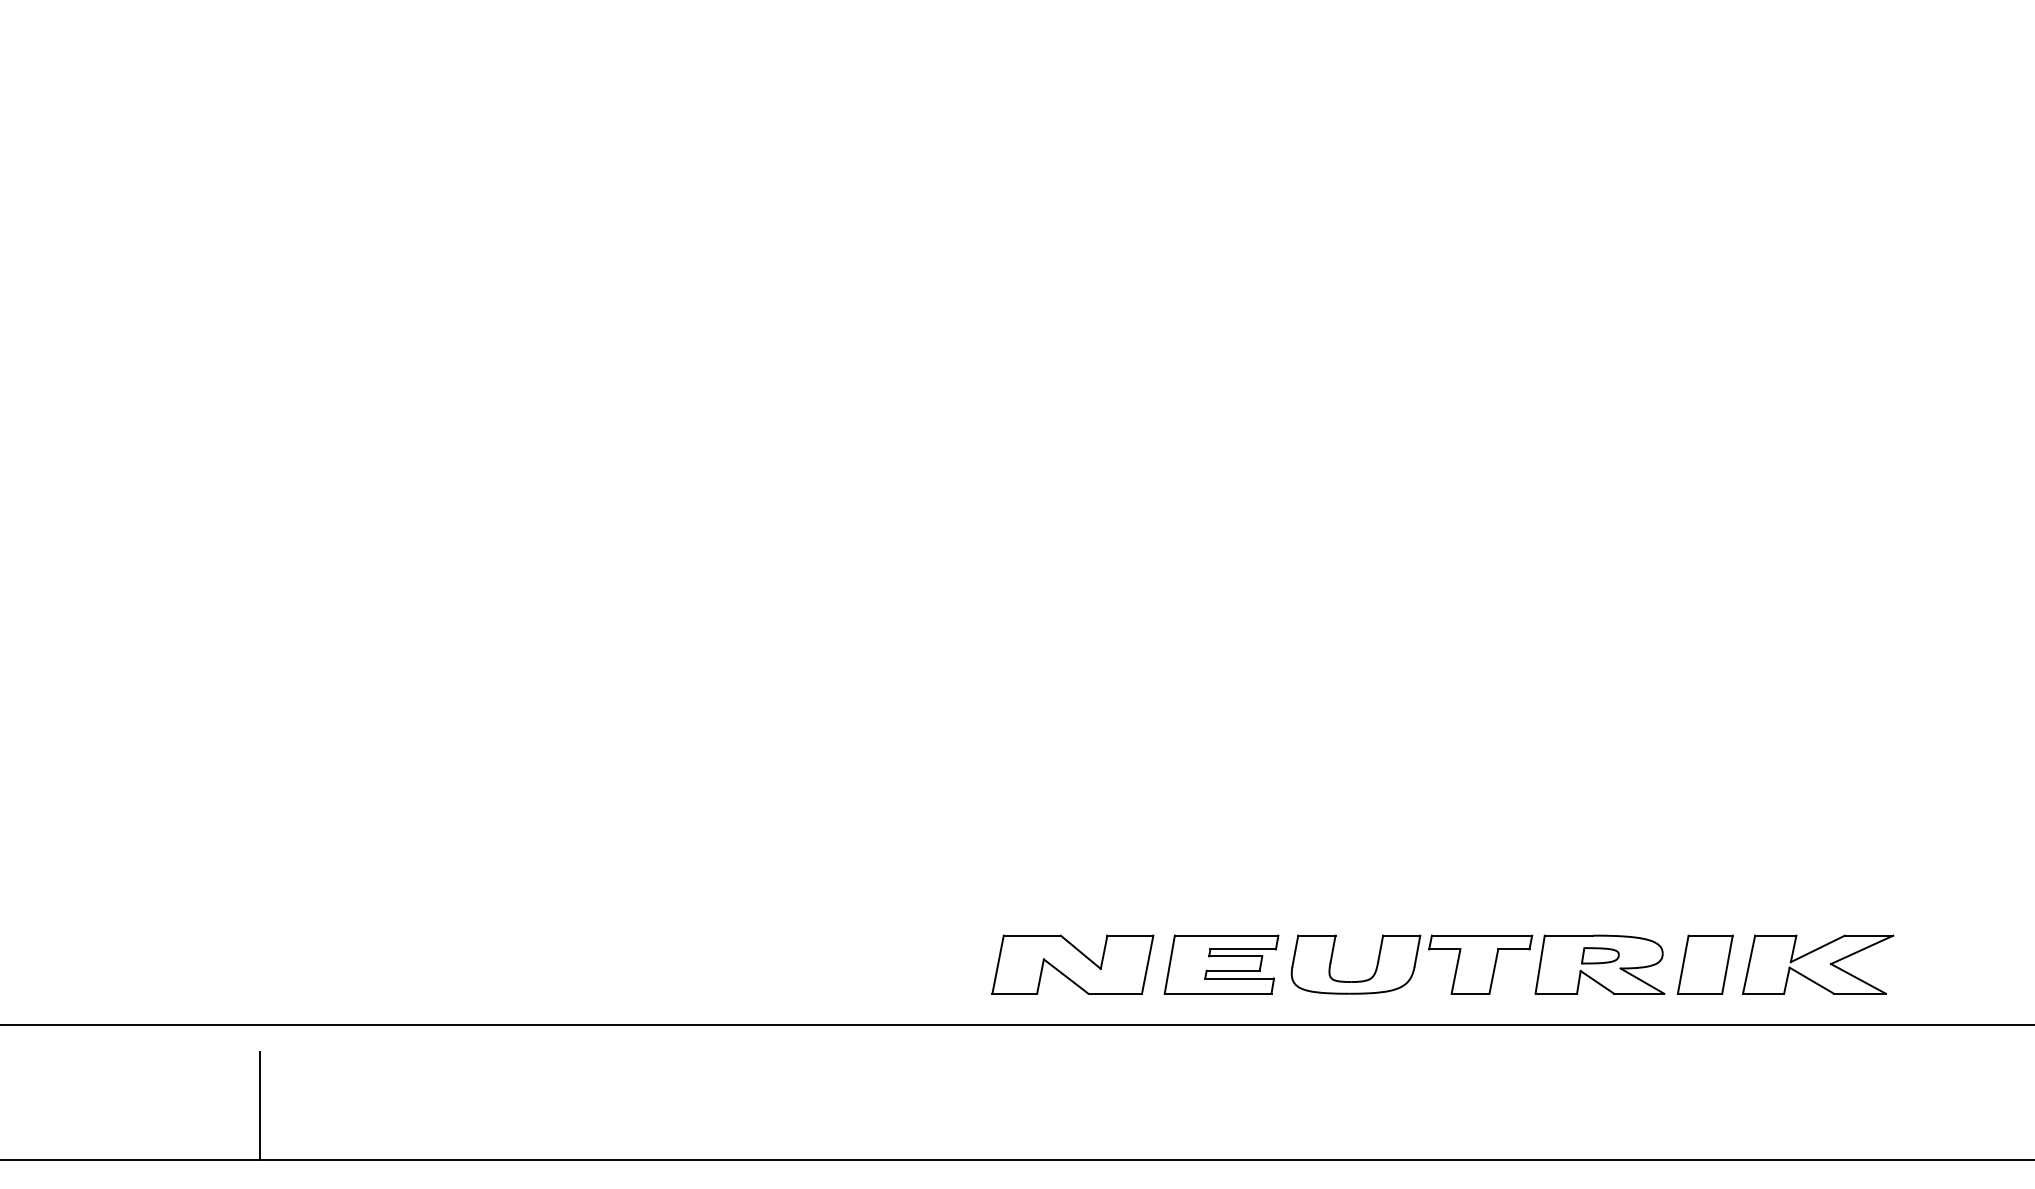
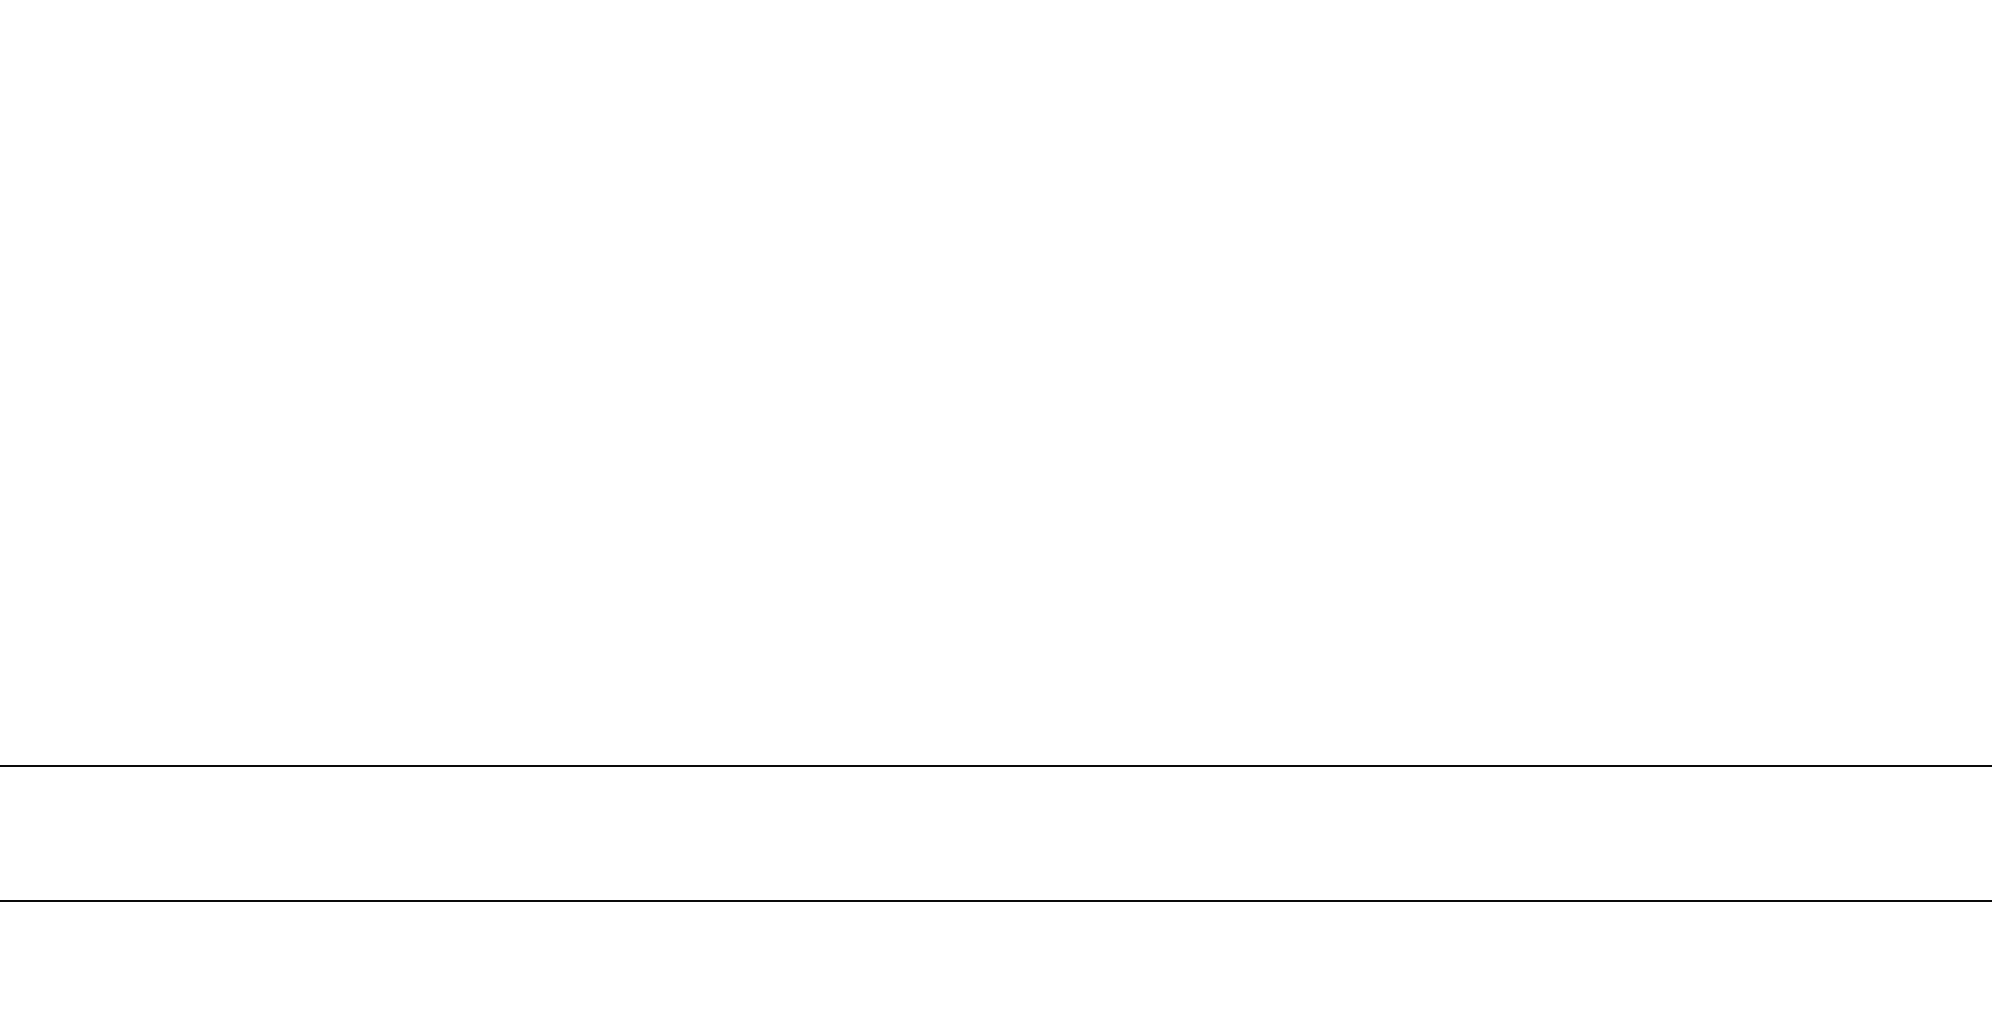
part: (1455, 967) -> (1315, 708), removed
line: (260, 1106) -> (120, 847), removed

